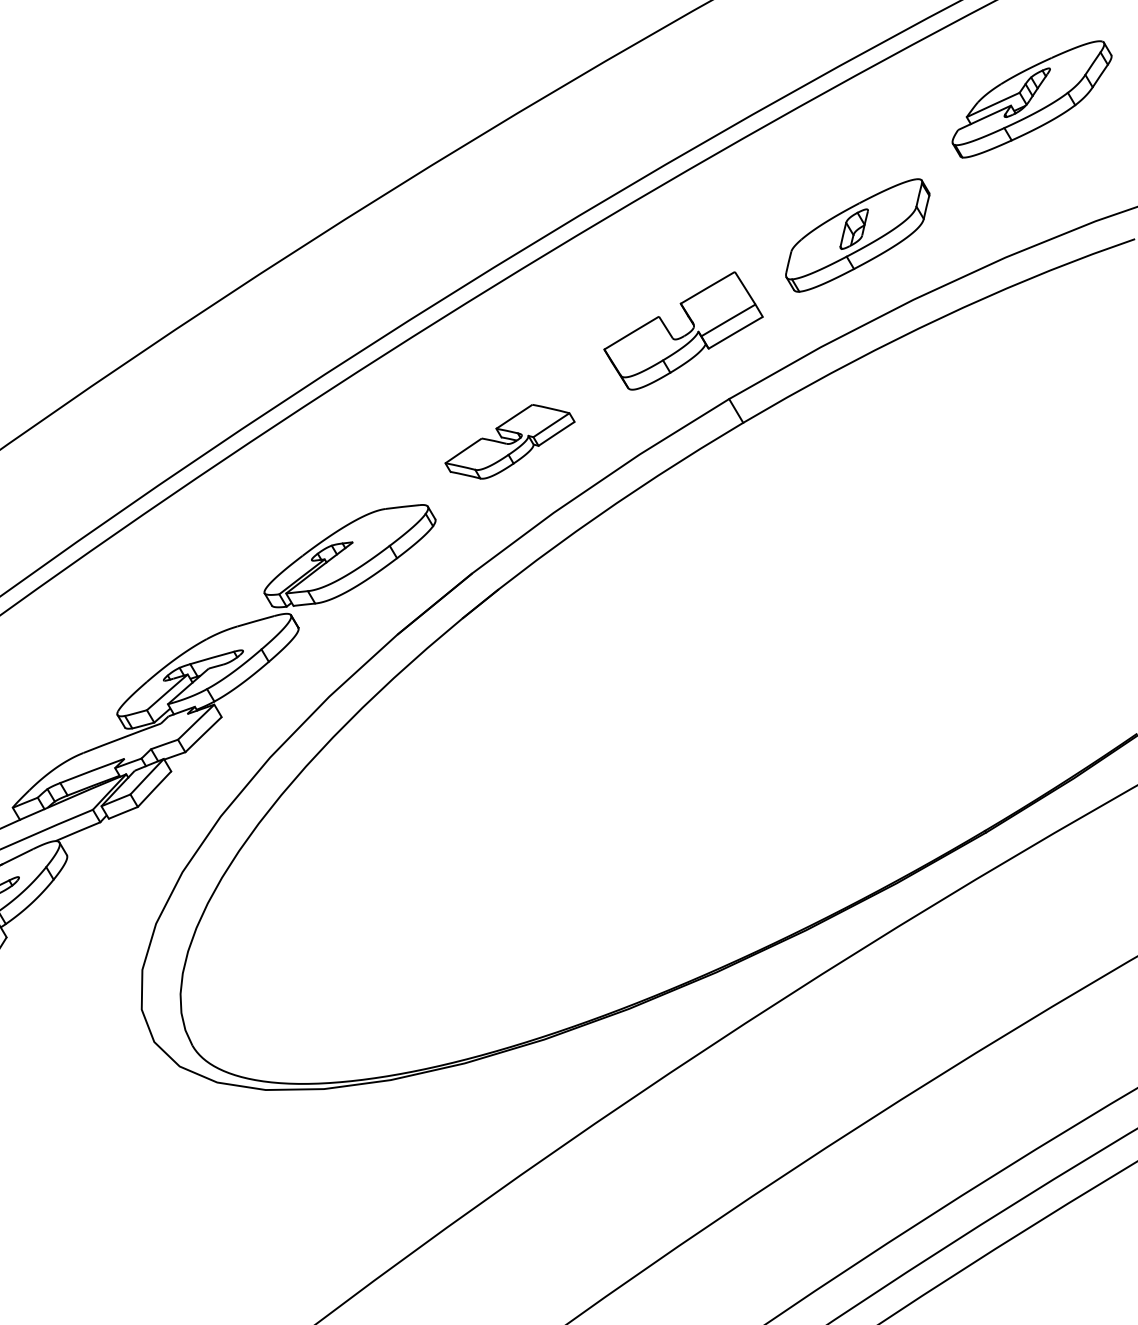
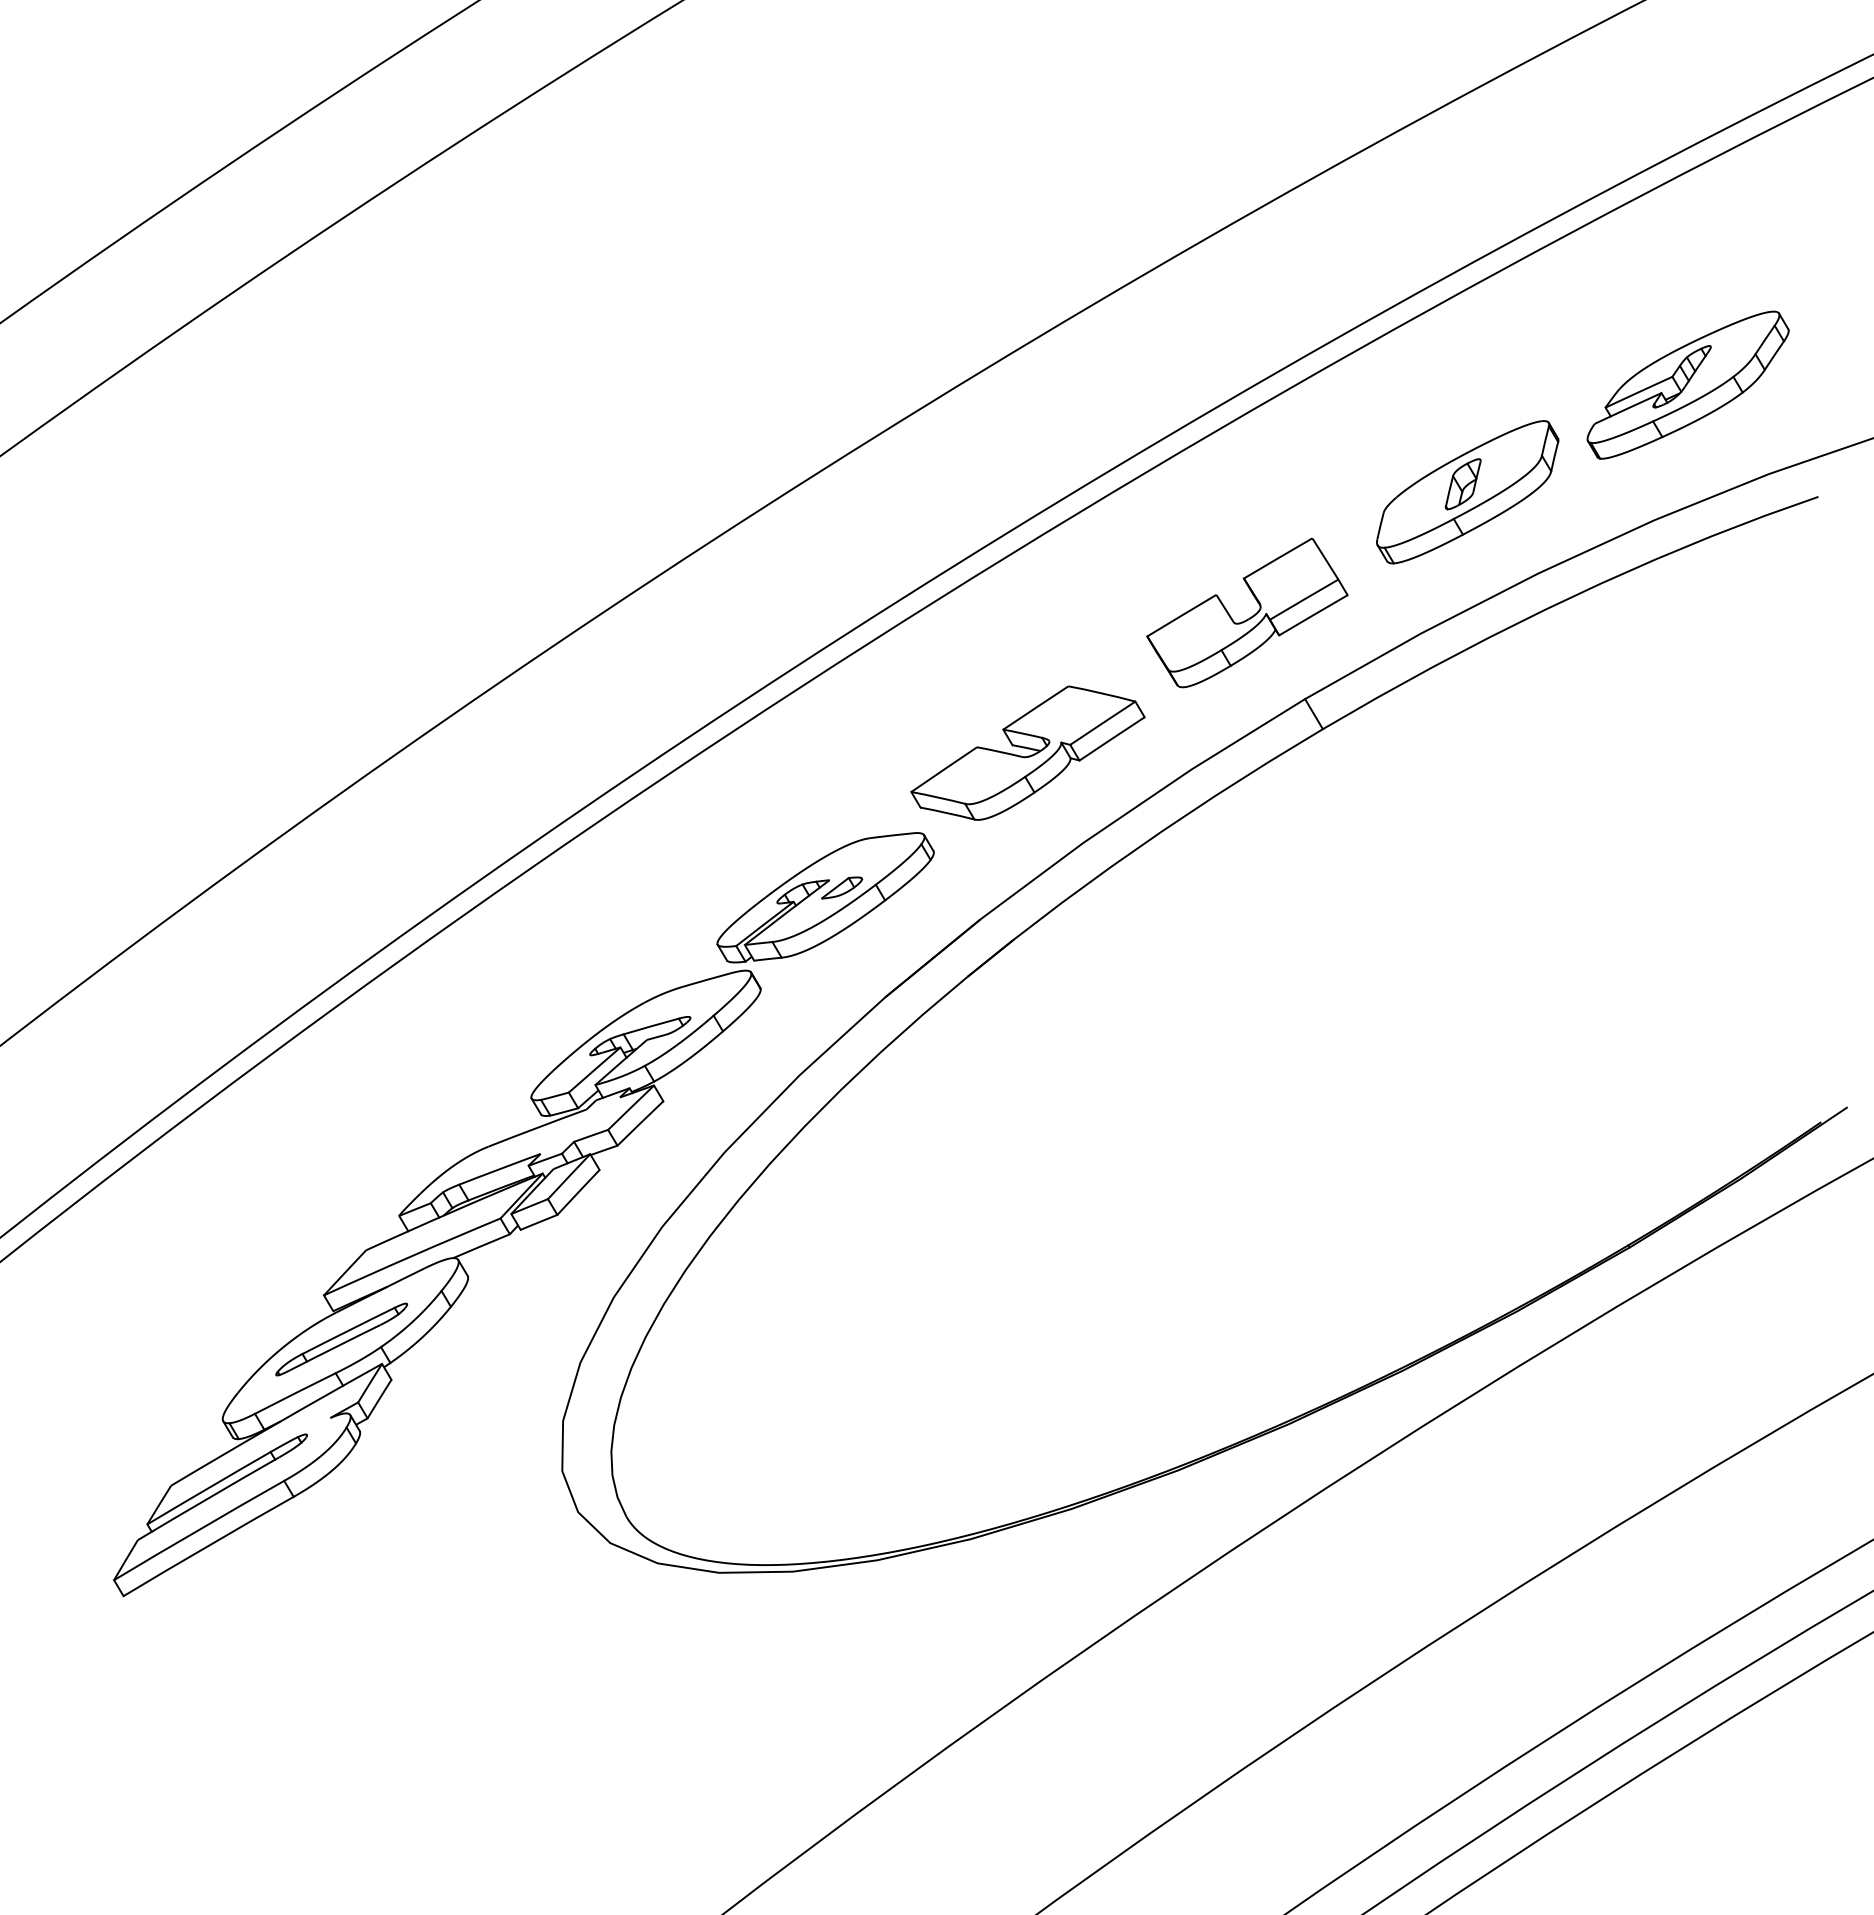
part: (1031, 98) -> (1687, 384), moved
part: (509, 441) -> (1027, 752), size x1.43
part: (363, 548) -> (842, 887), added

